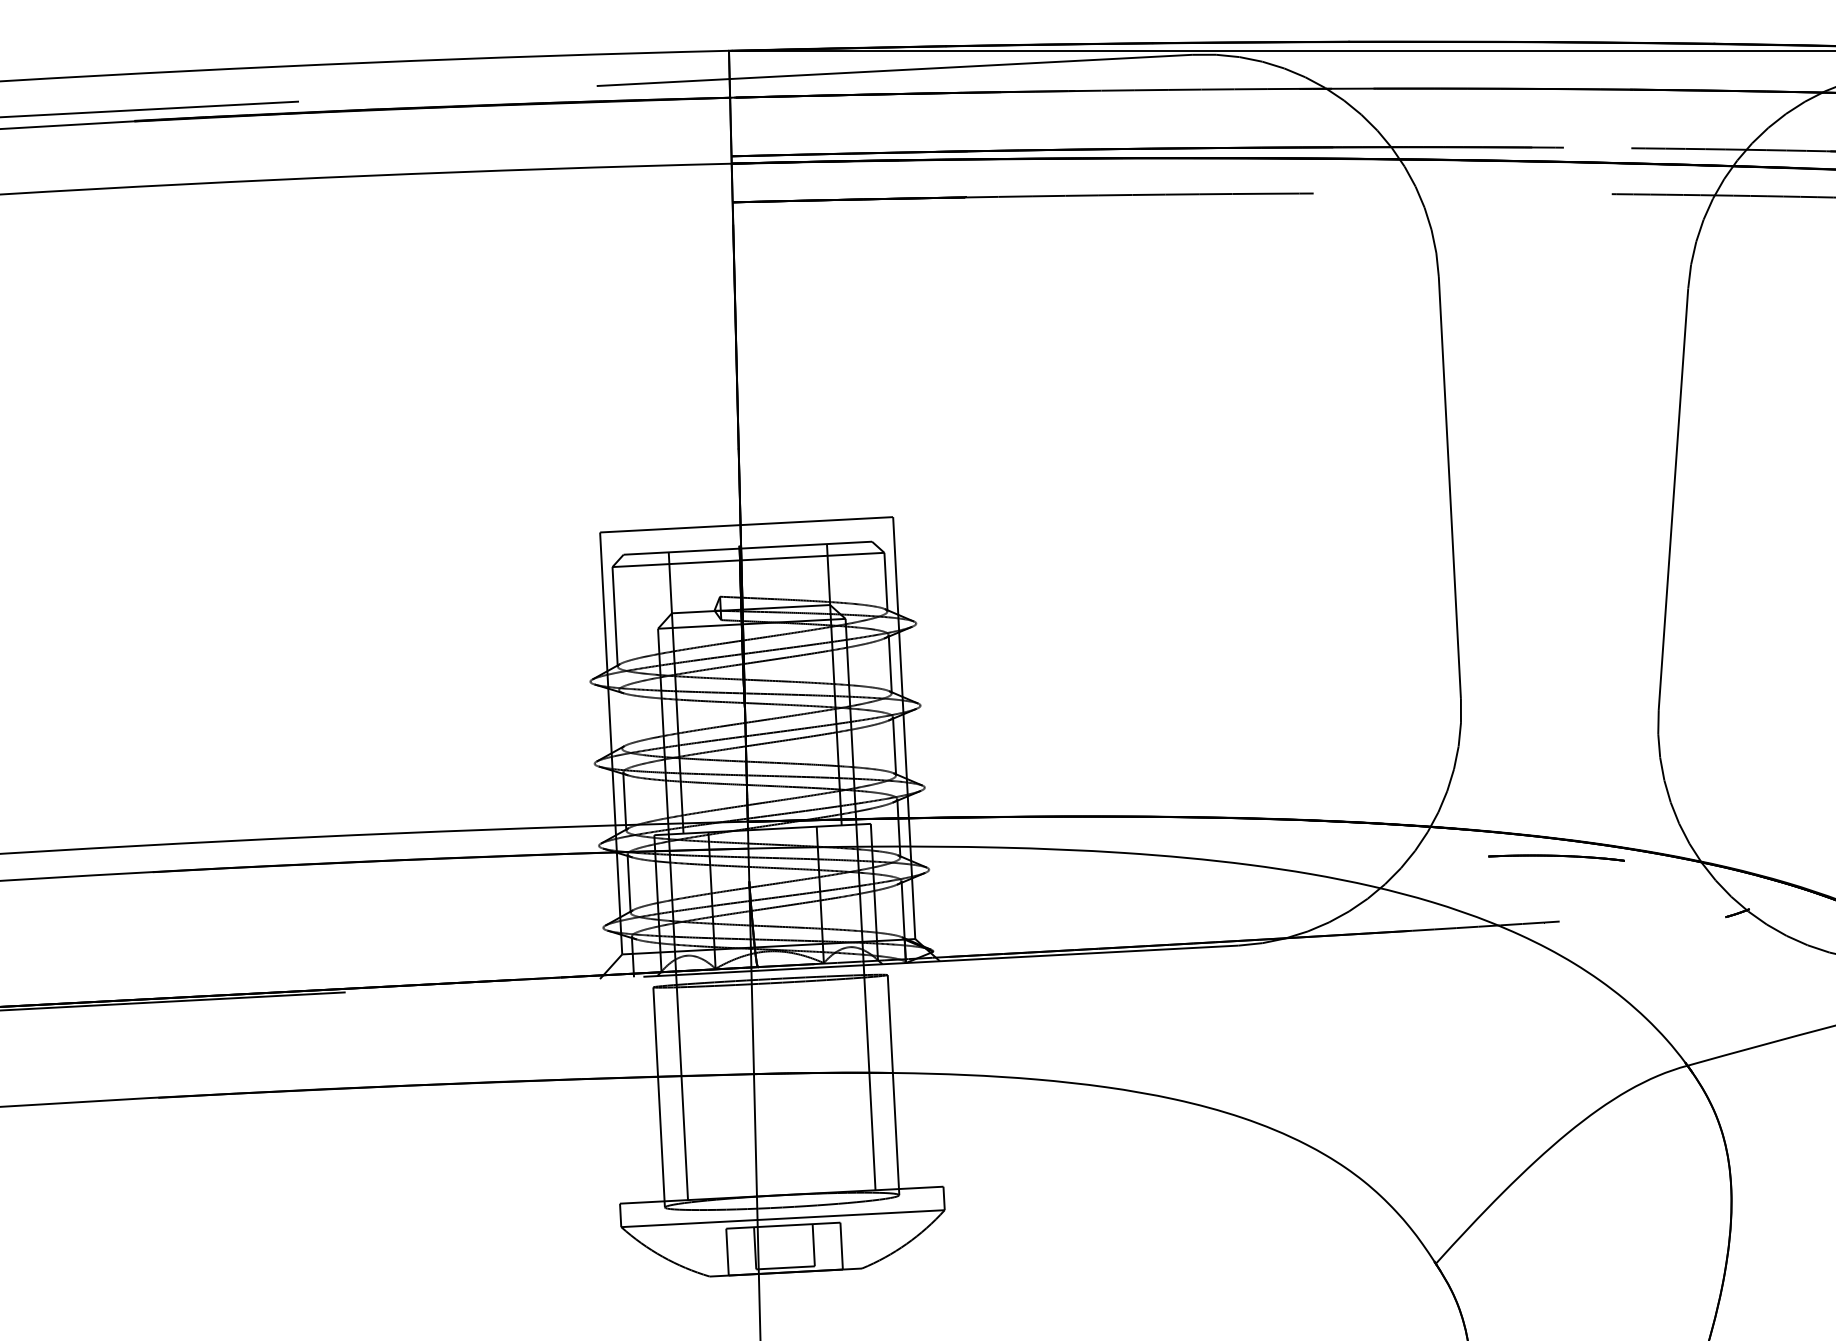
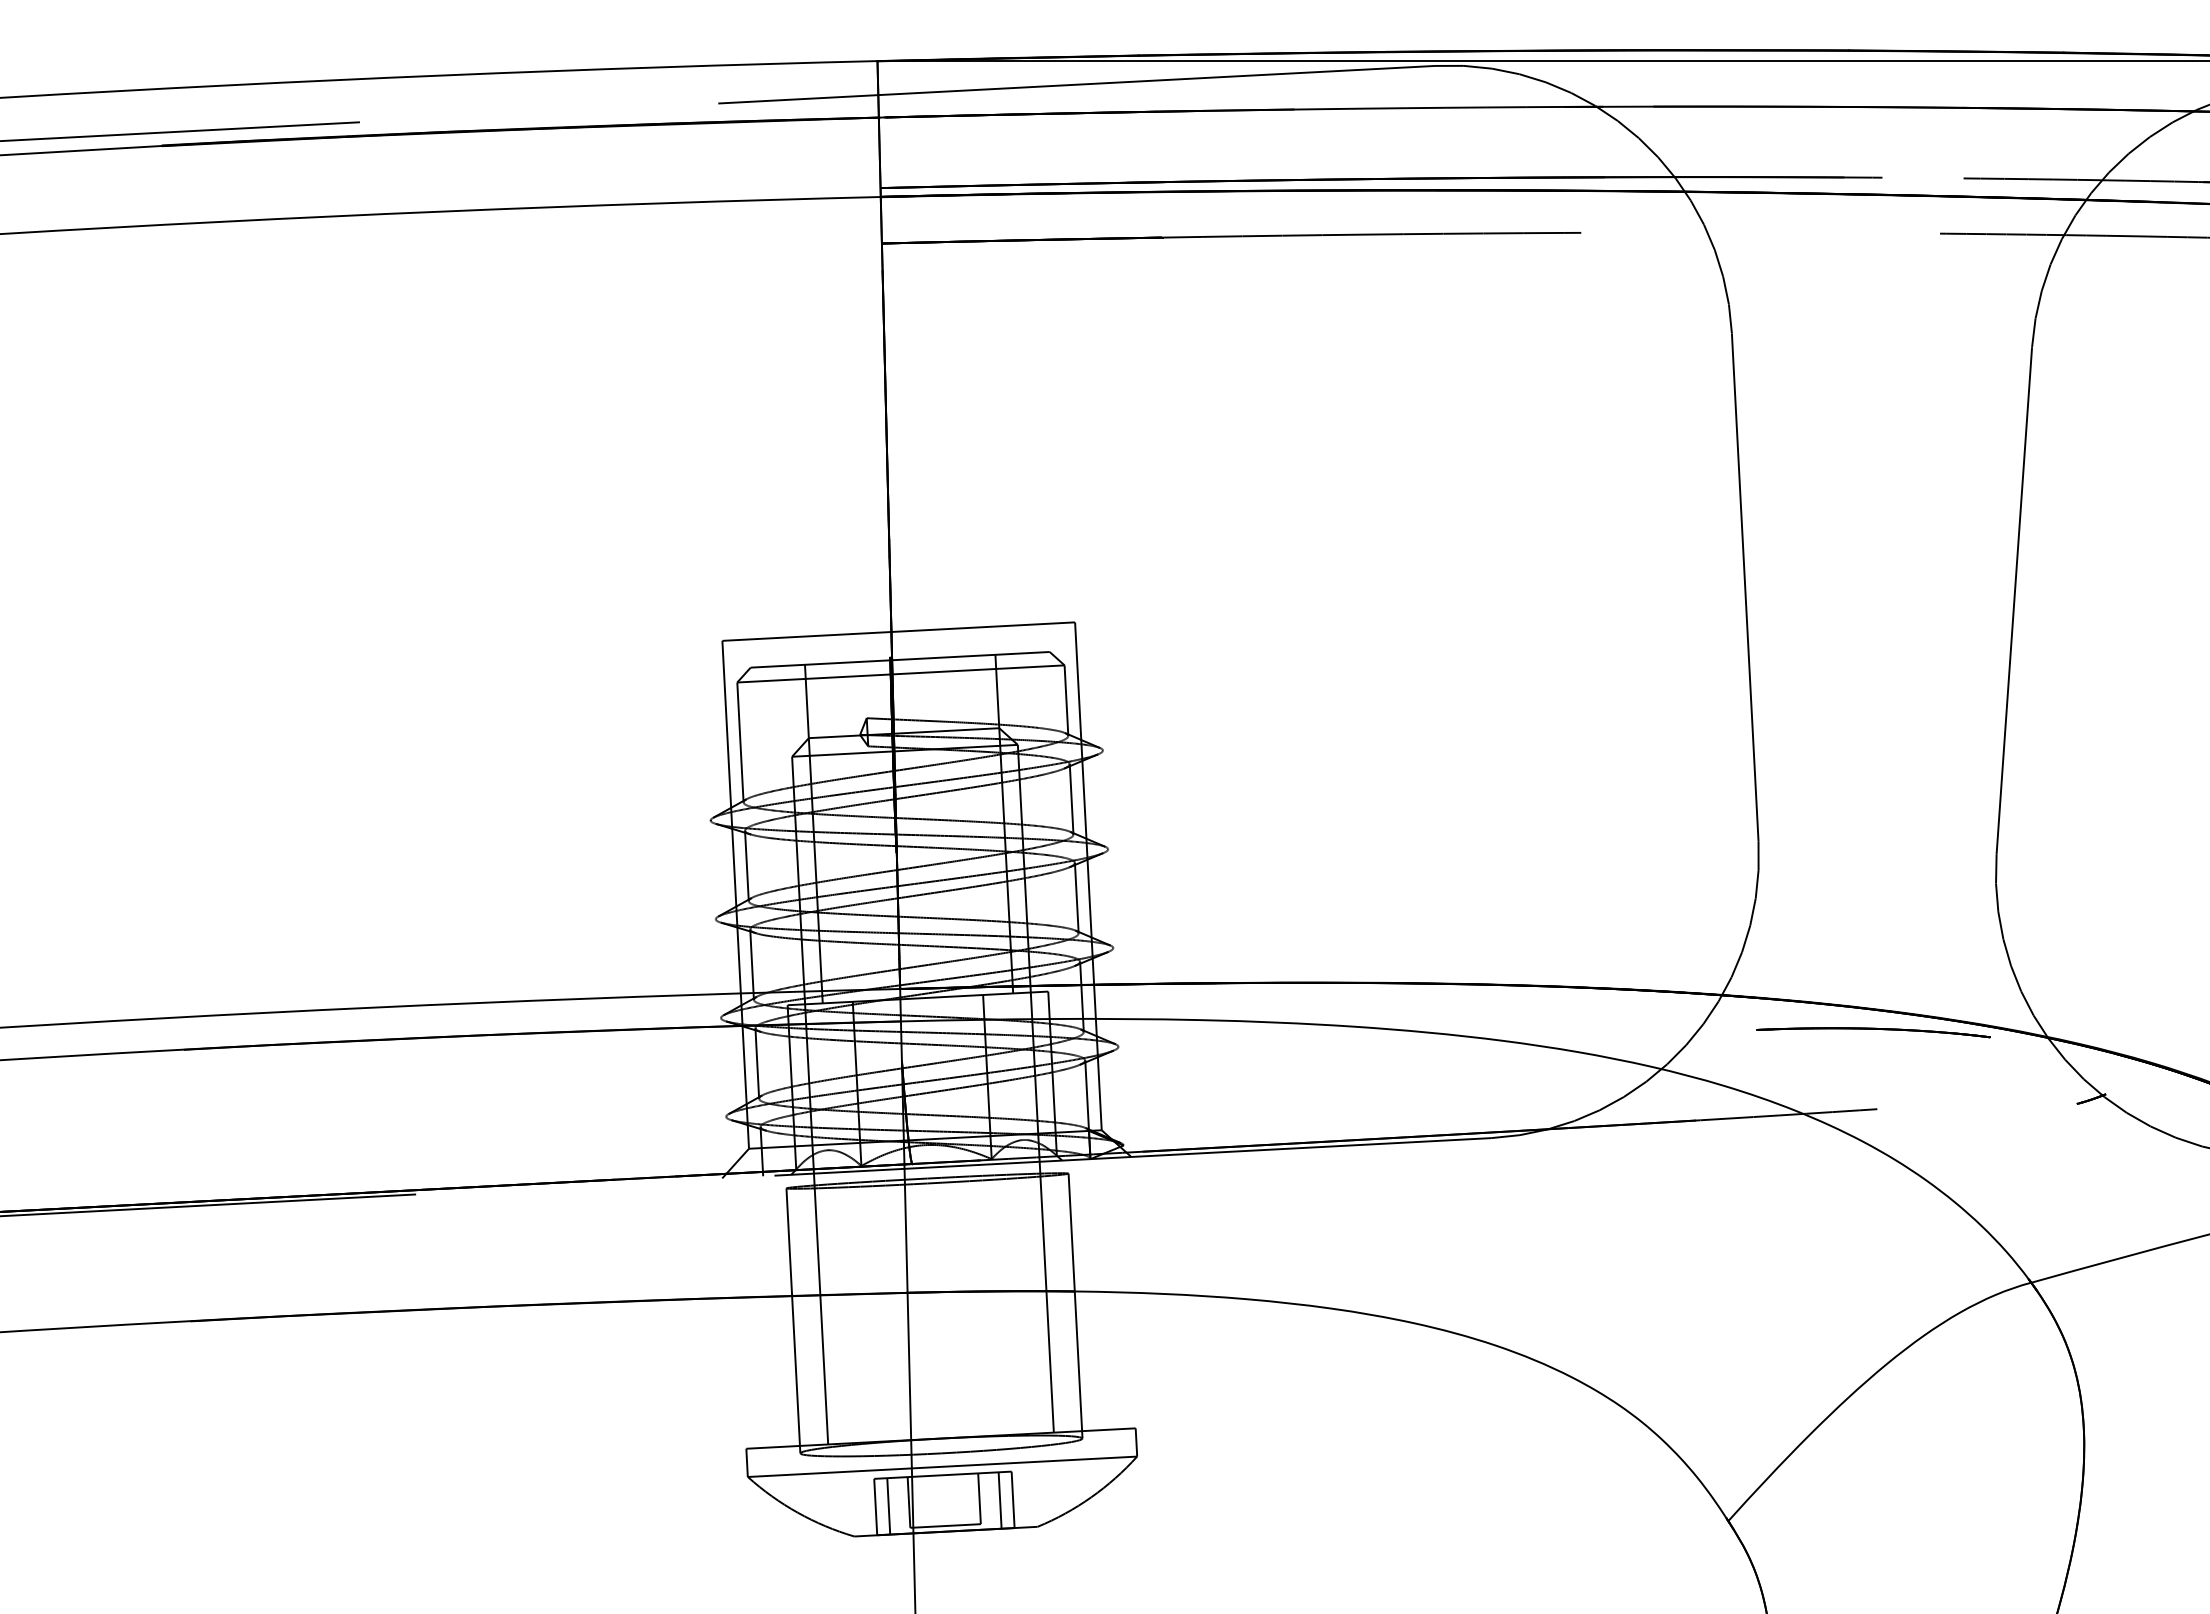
line: (620, 719) -> (746, 865), added
part: (1556, 857) -> (1873, 1032), size x1.43
line: (830, 1246) -> (999, 1500), added
line: (738, 1251) -> (888, 1506), added

